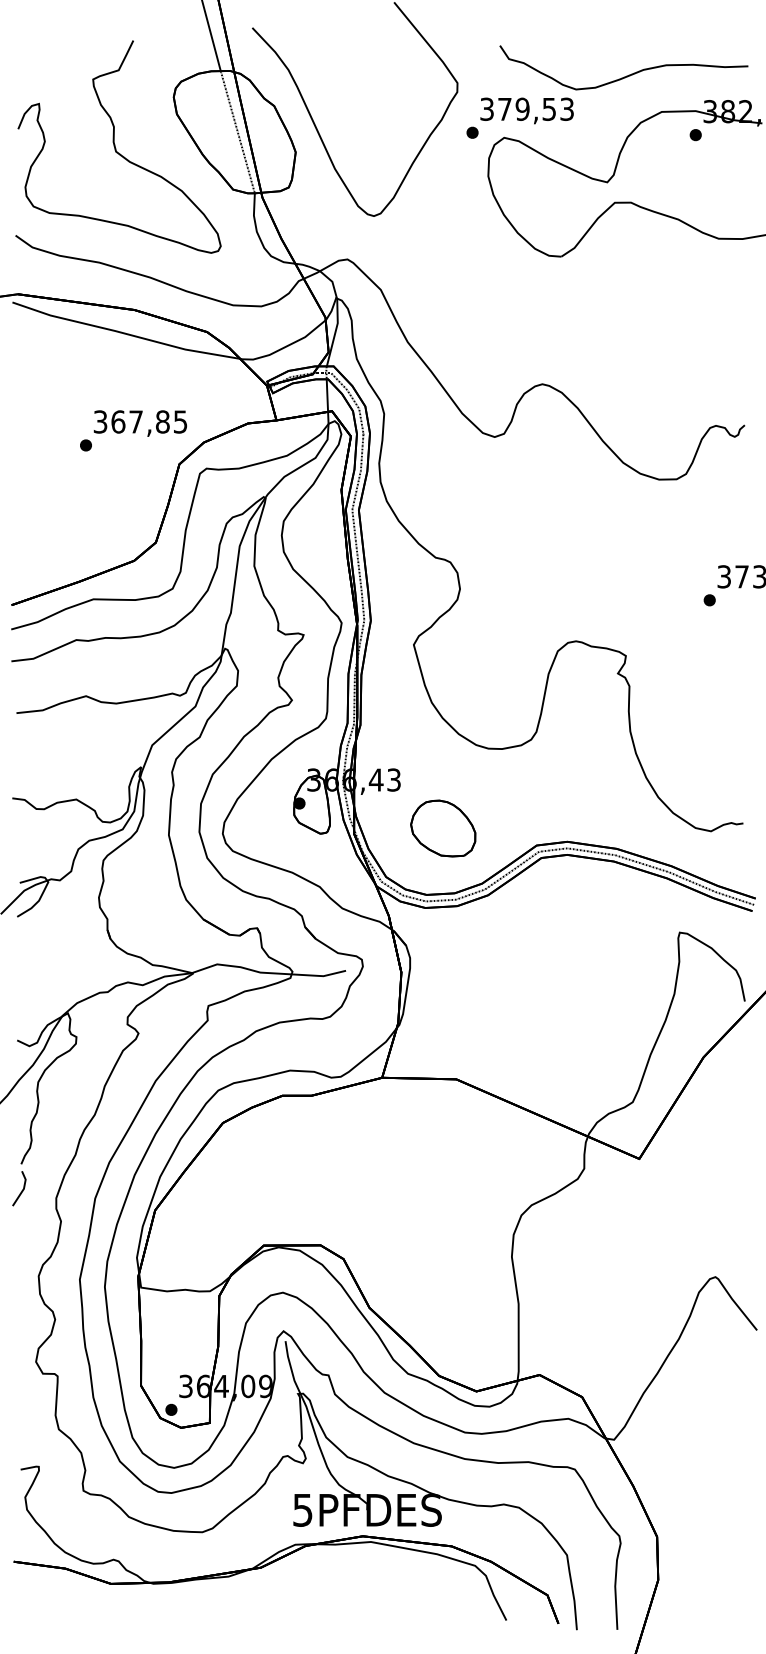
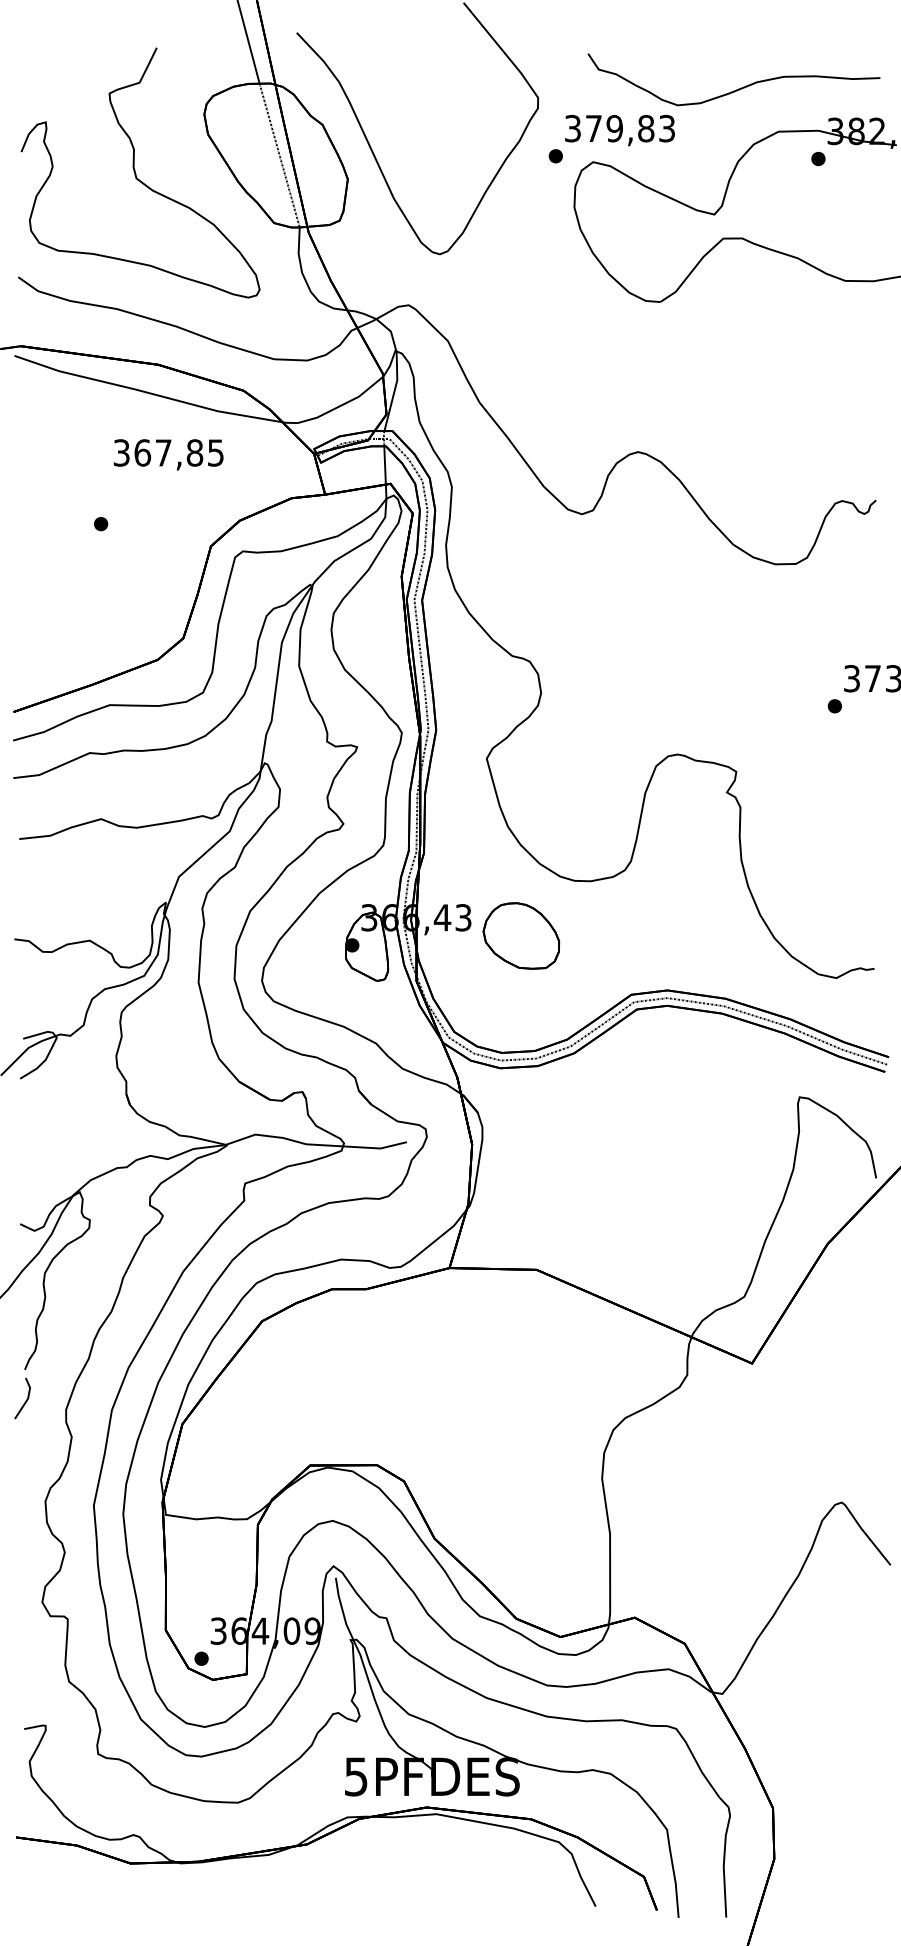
text: (549, 108) -> (646, 127), 379,53 -> 379,83
text: (139, 423) -> (167, 454), moved
part: (443, 828) -> (521, 935), moved

